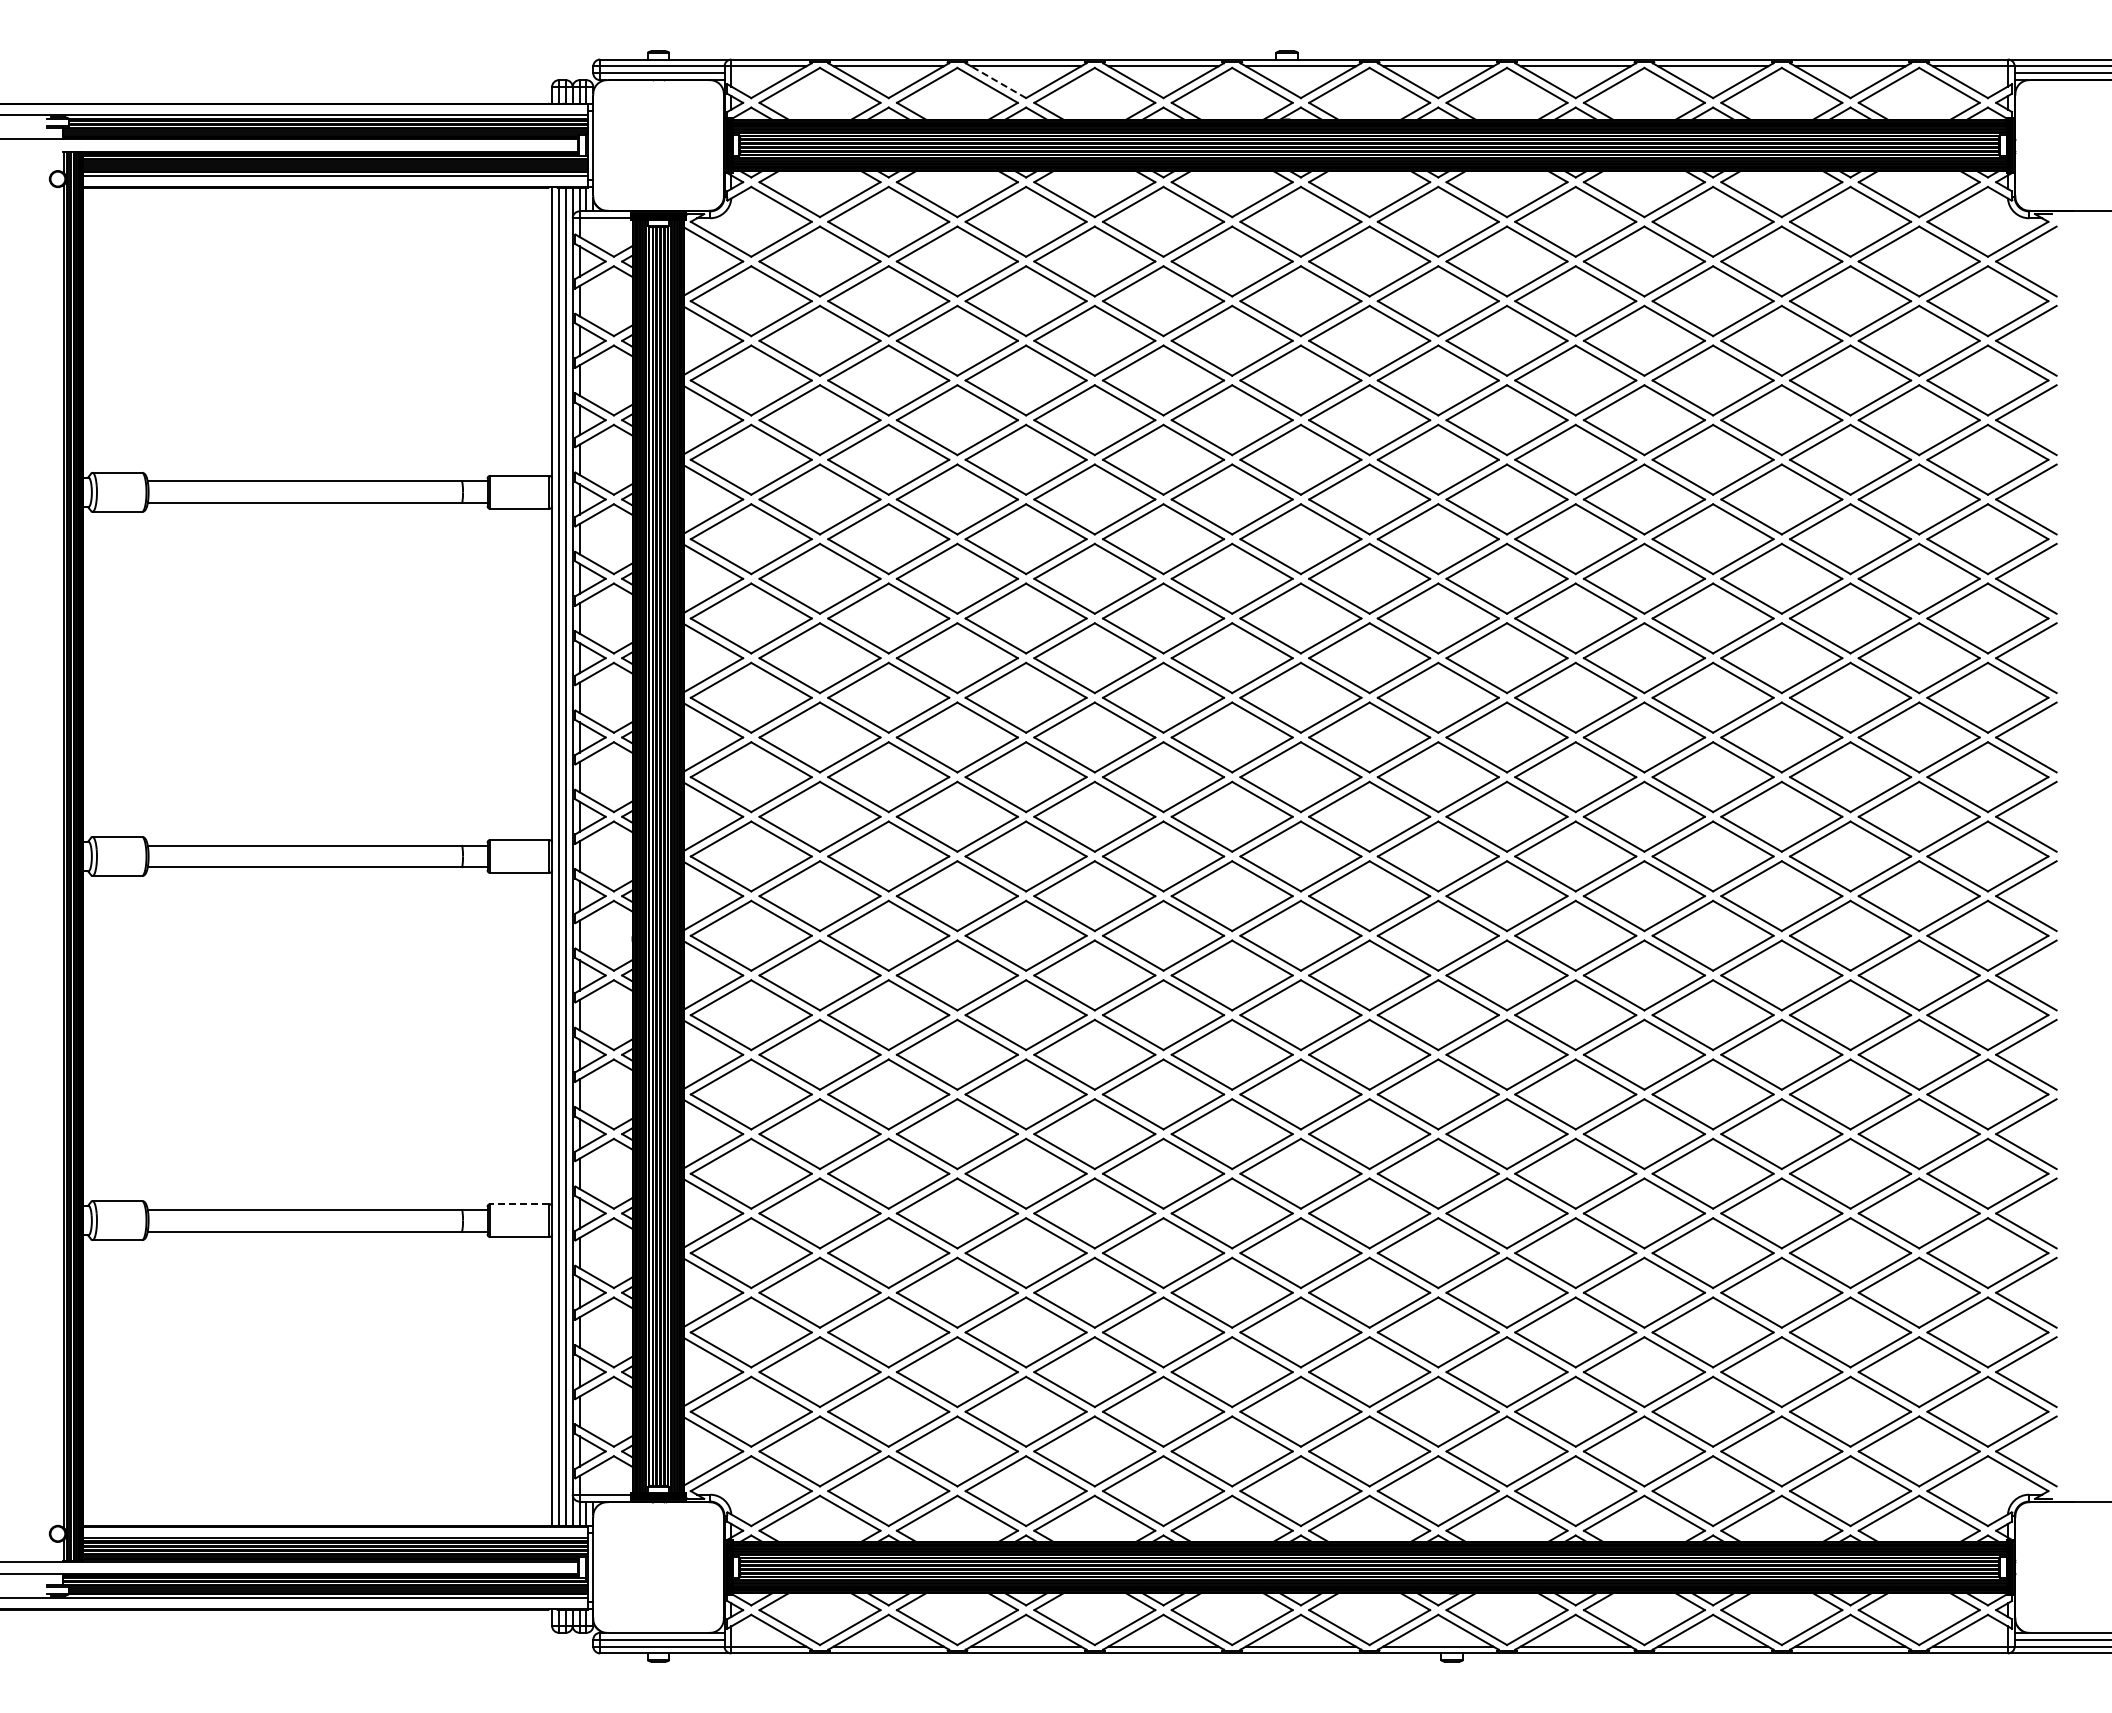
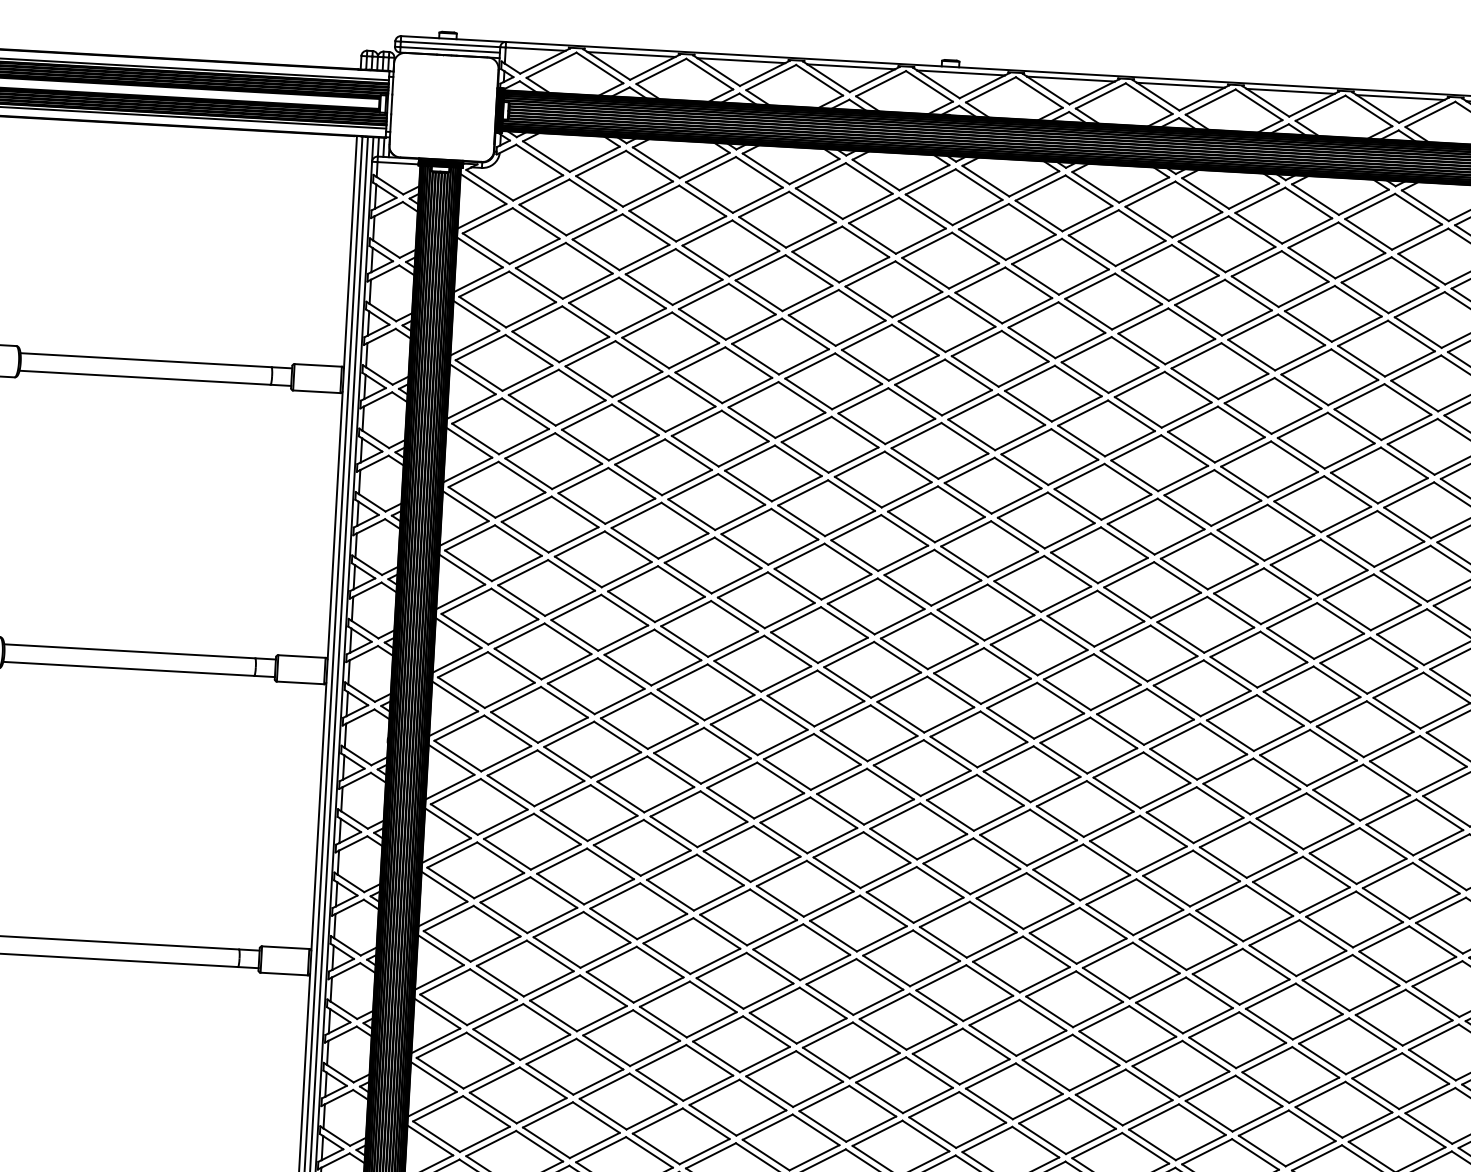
line: (998, 82) -> (718, 72), dashed -> solid
line: (519, 1204) -> (285, 947), dashed -> solid

